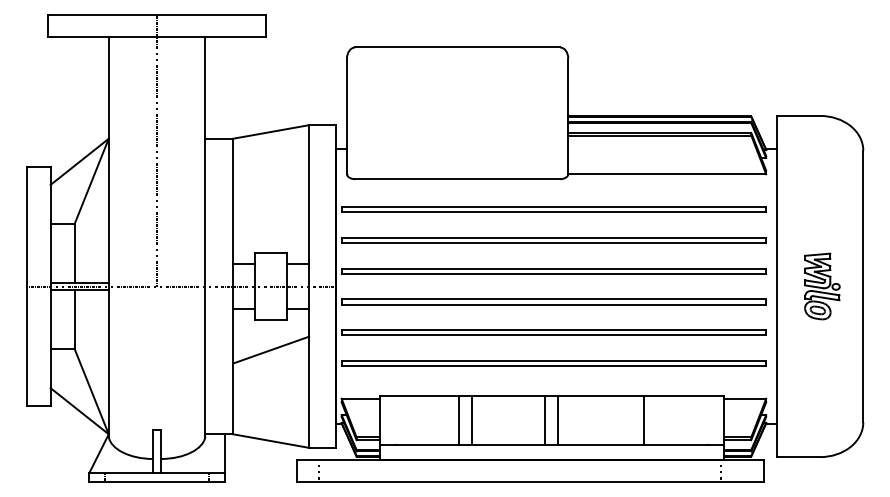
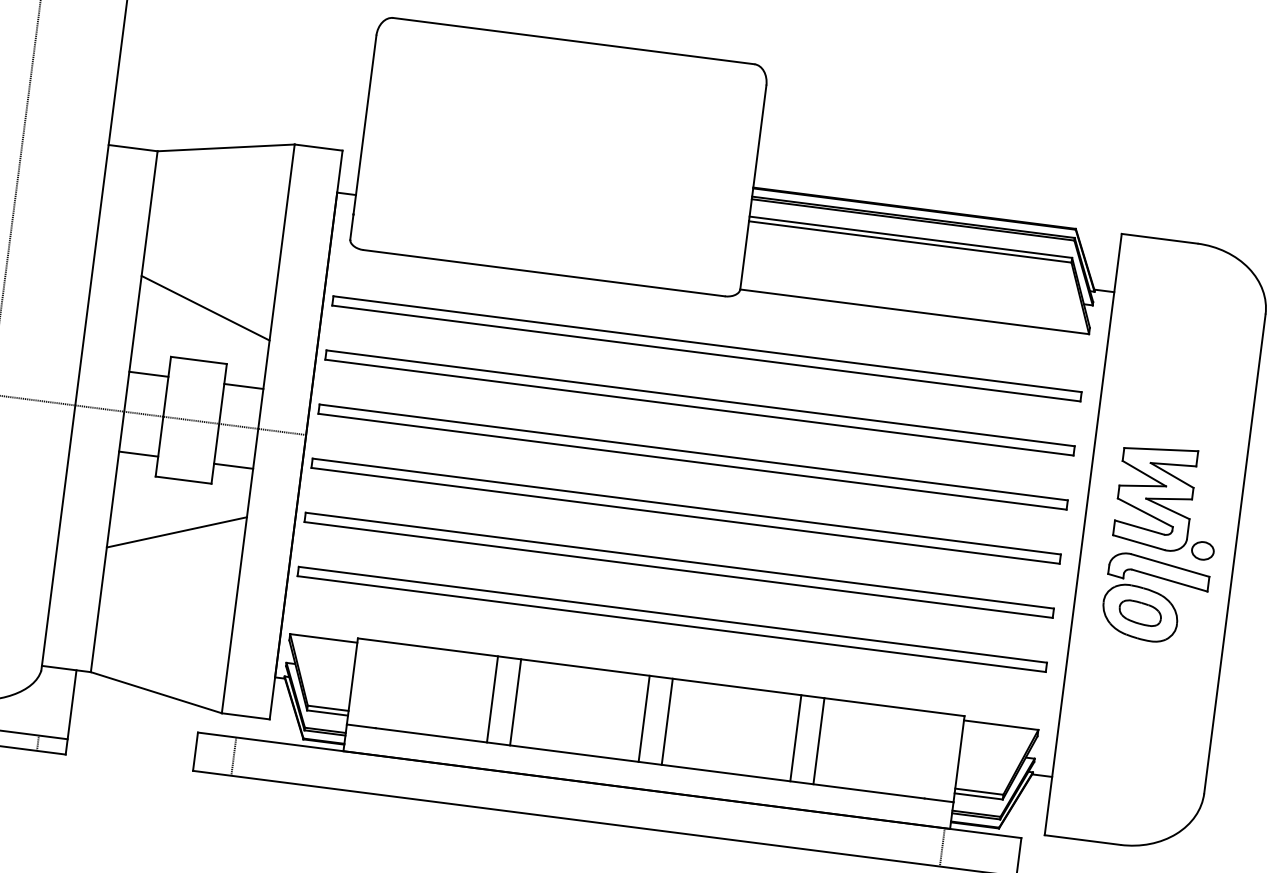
line: (271, 222) -> (206, 307), added
part: (822, 286) -> (1163, 544), size x1.67
line: (631, 420) -> (796, 737), added

